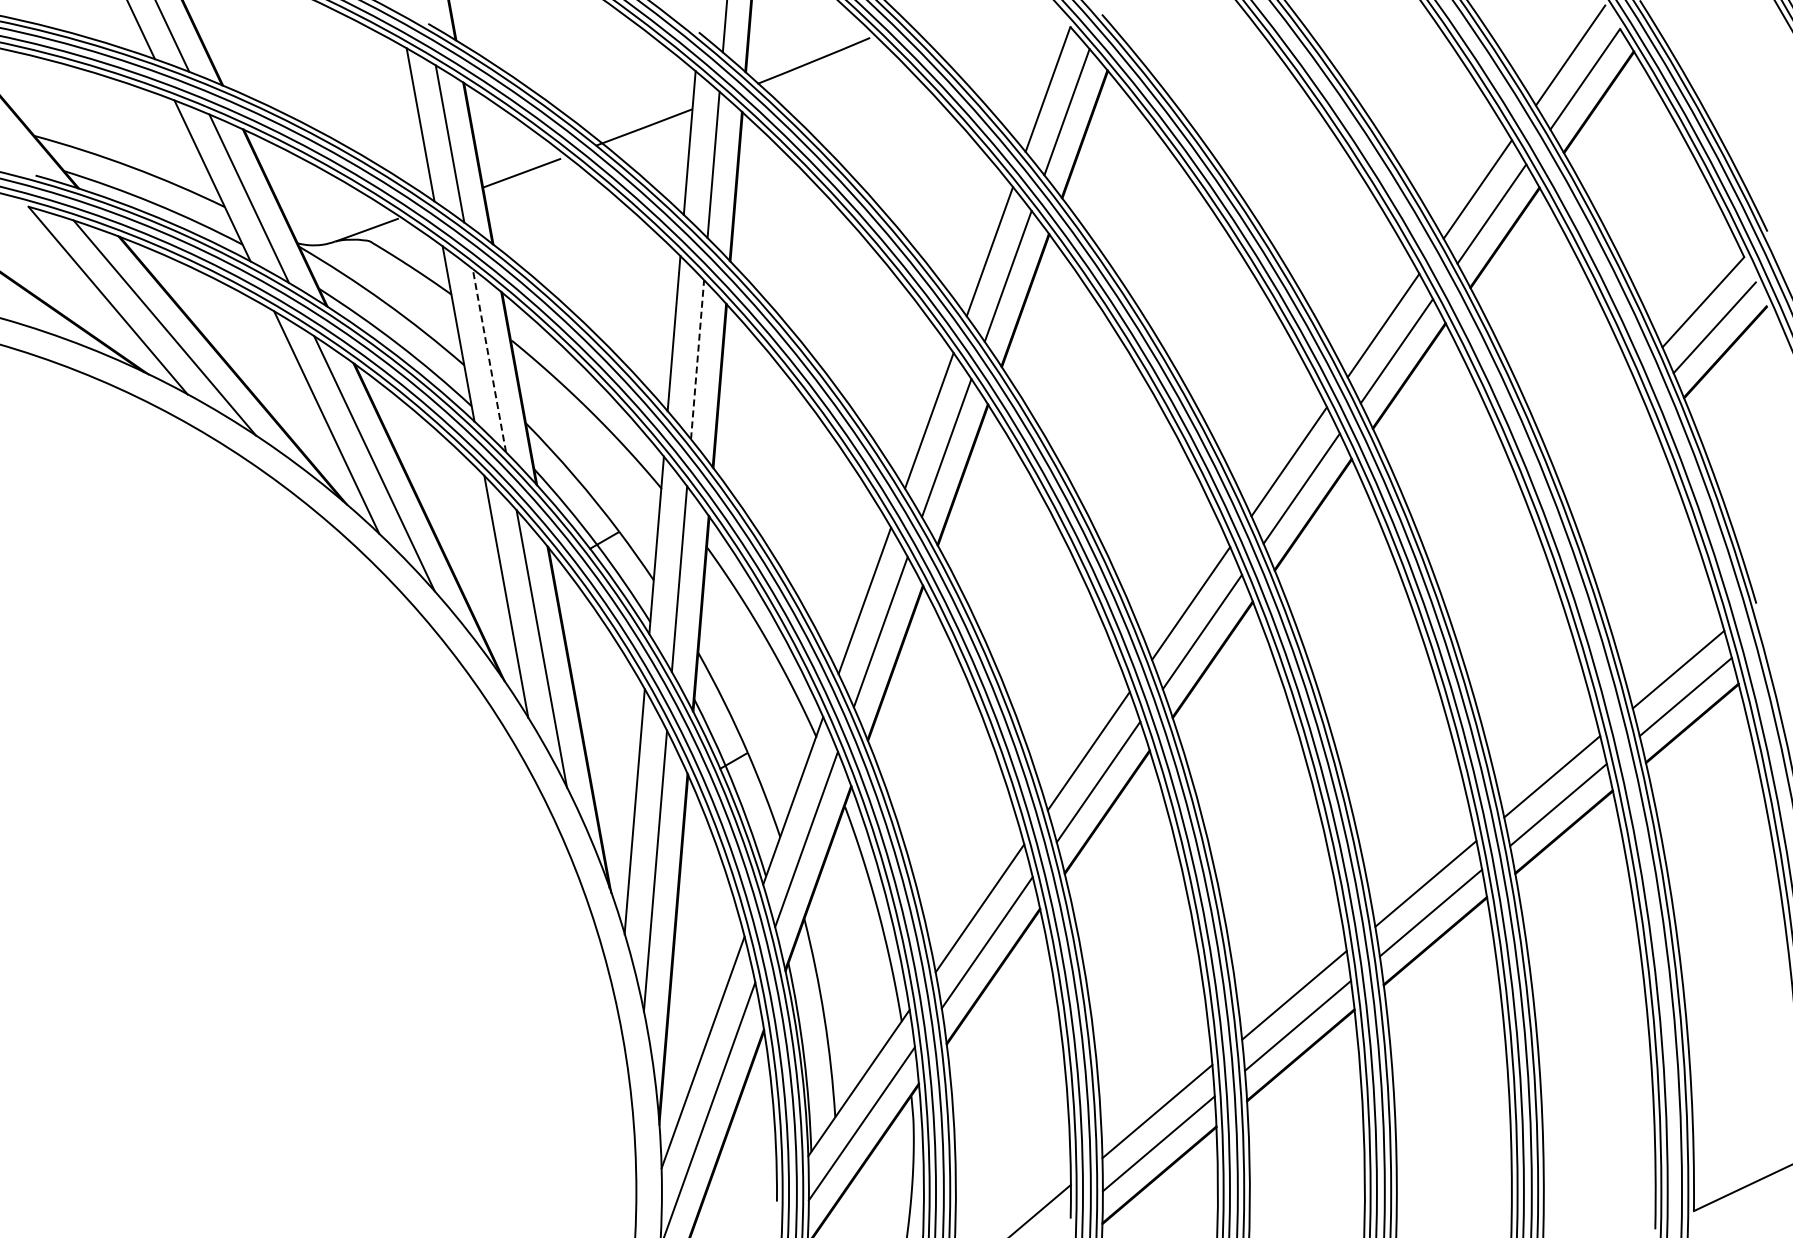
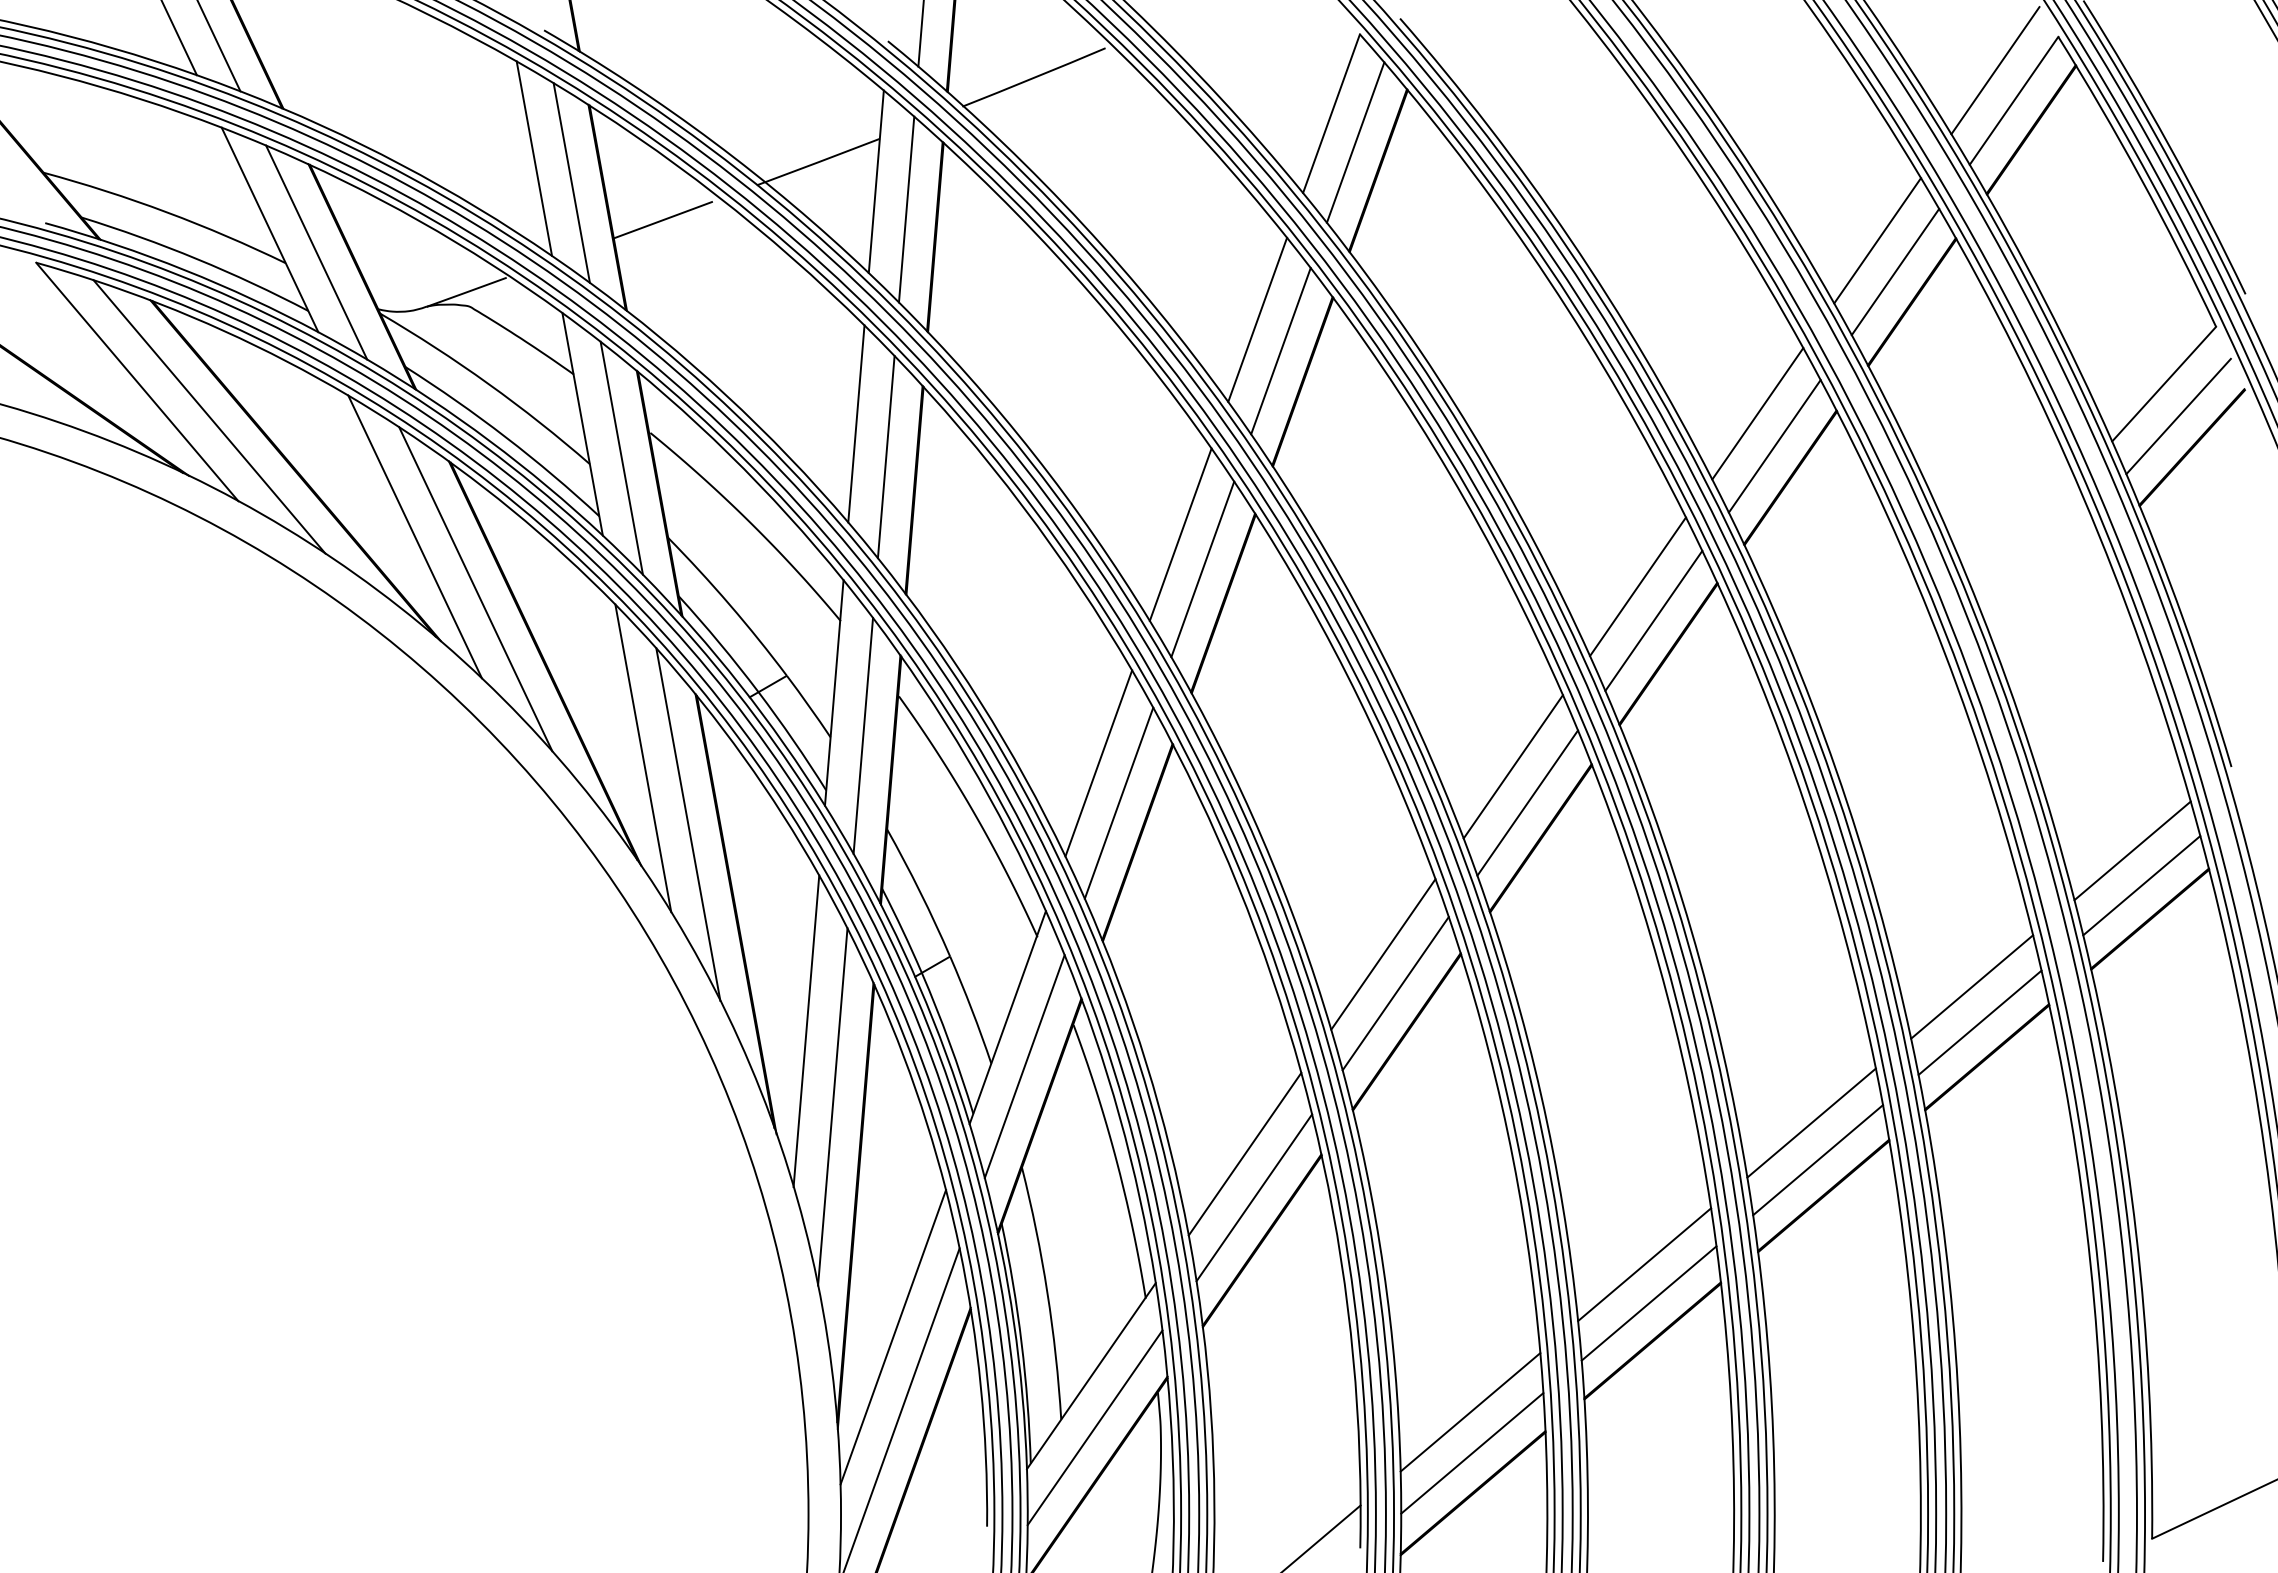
line: (697, 359) -> (886, 456), dashed -> solid
line: (489, 360) -> (621, 458), dashed -> solid

